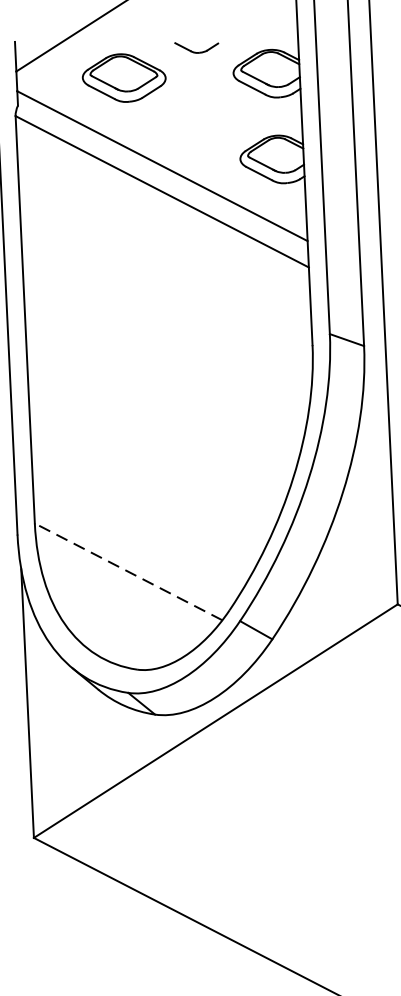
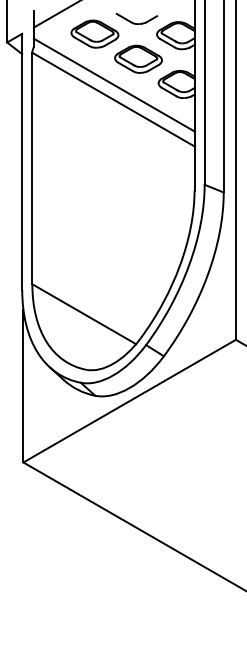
part: (196, 47) -> (136, 18), size x1.67
part: (202, 117) -> (138, 58), added
line: (129, 572) -> (84, 314), dashed -> solid

